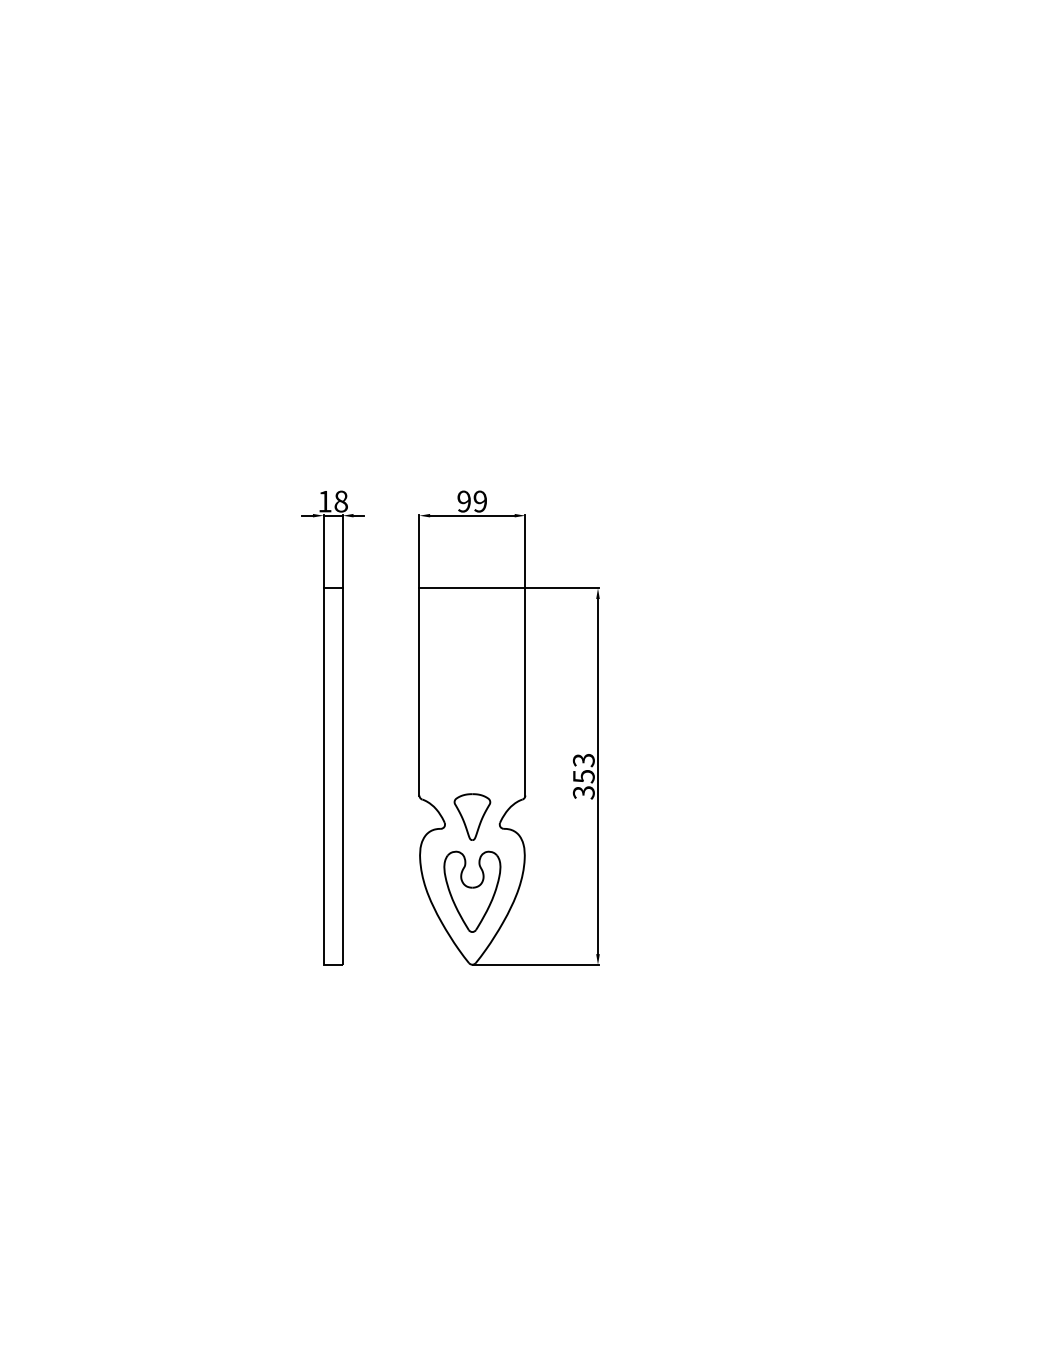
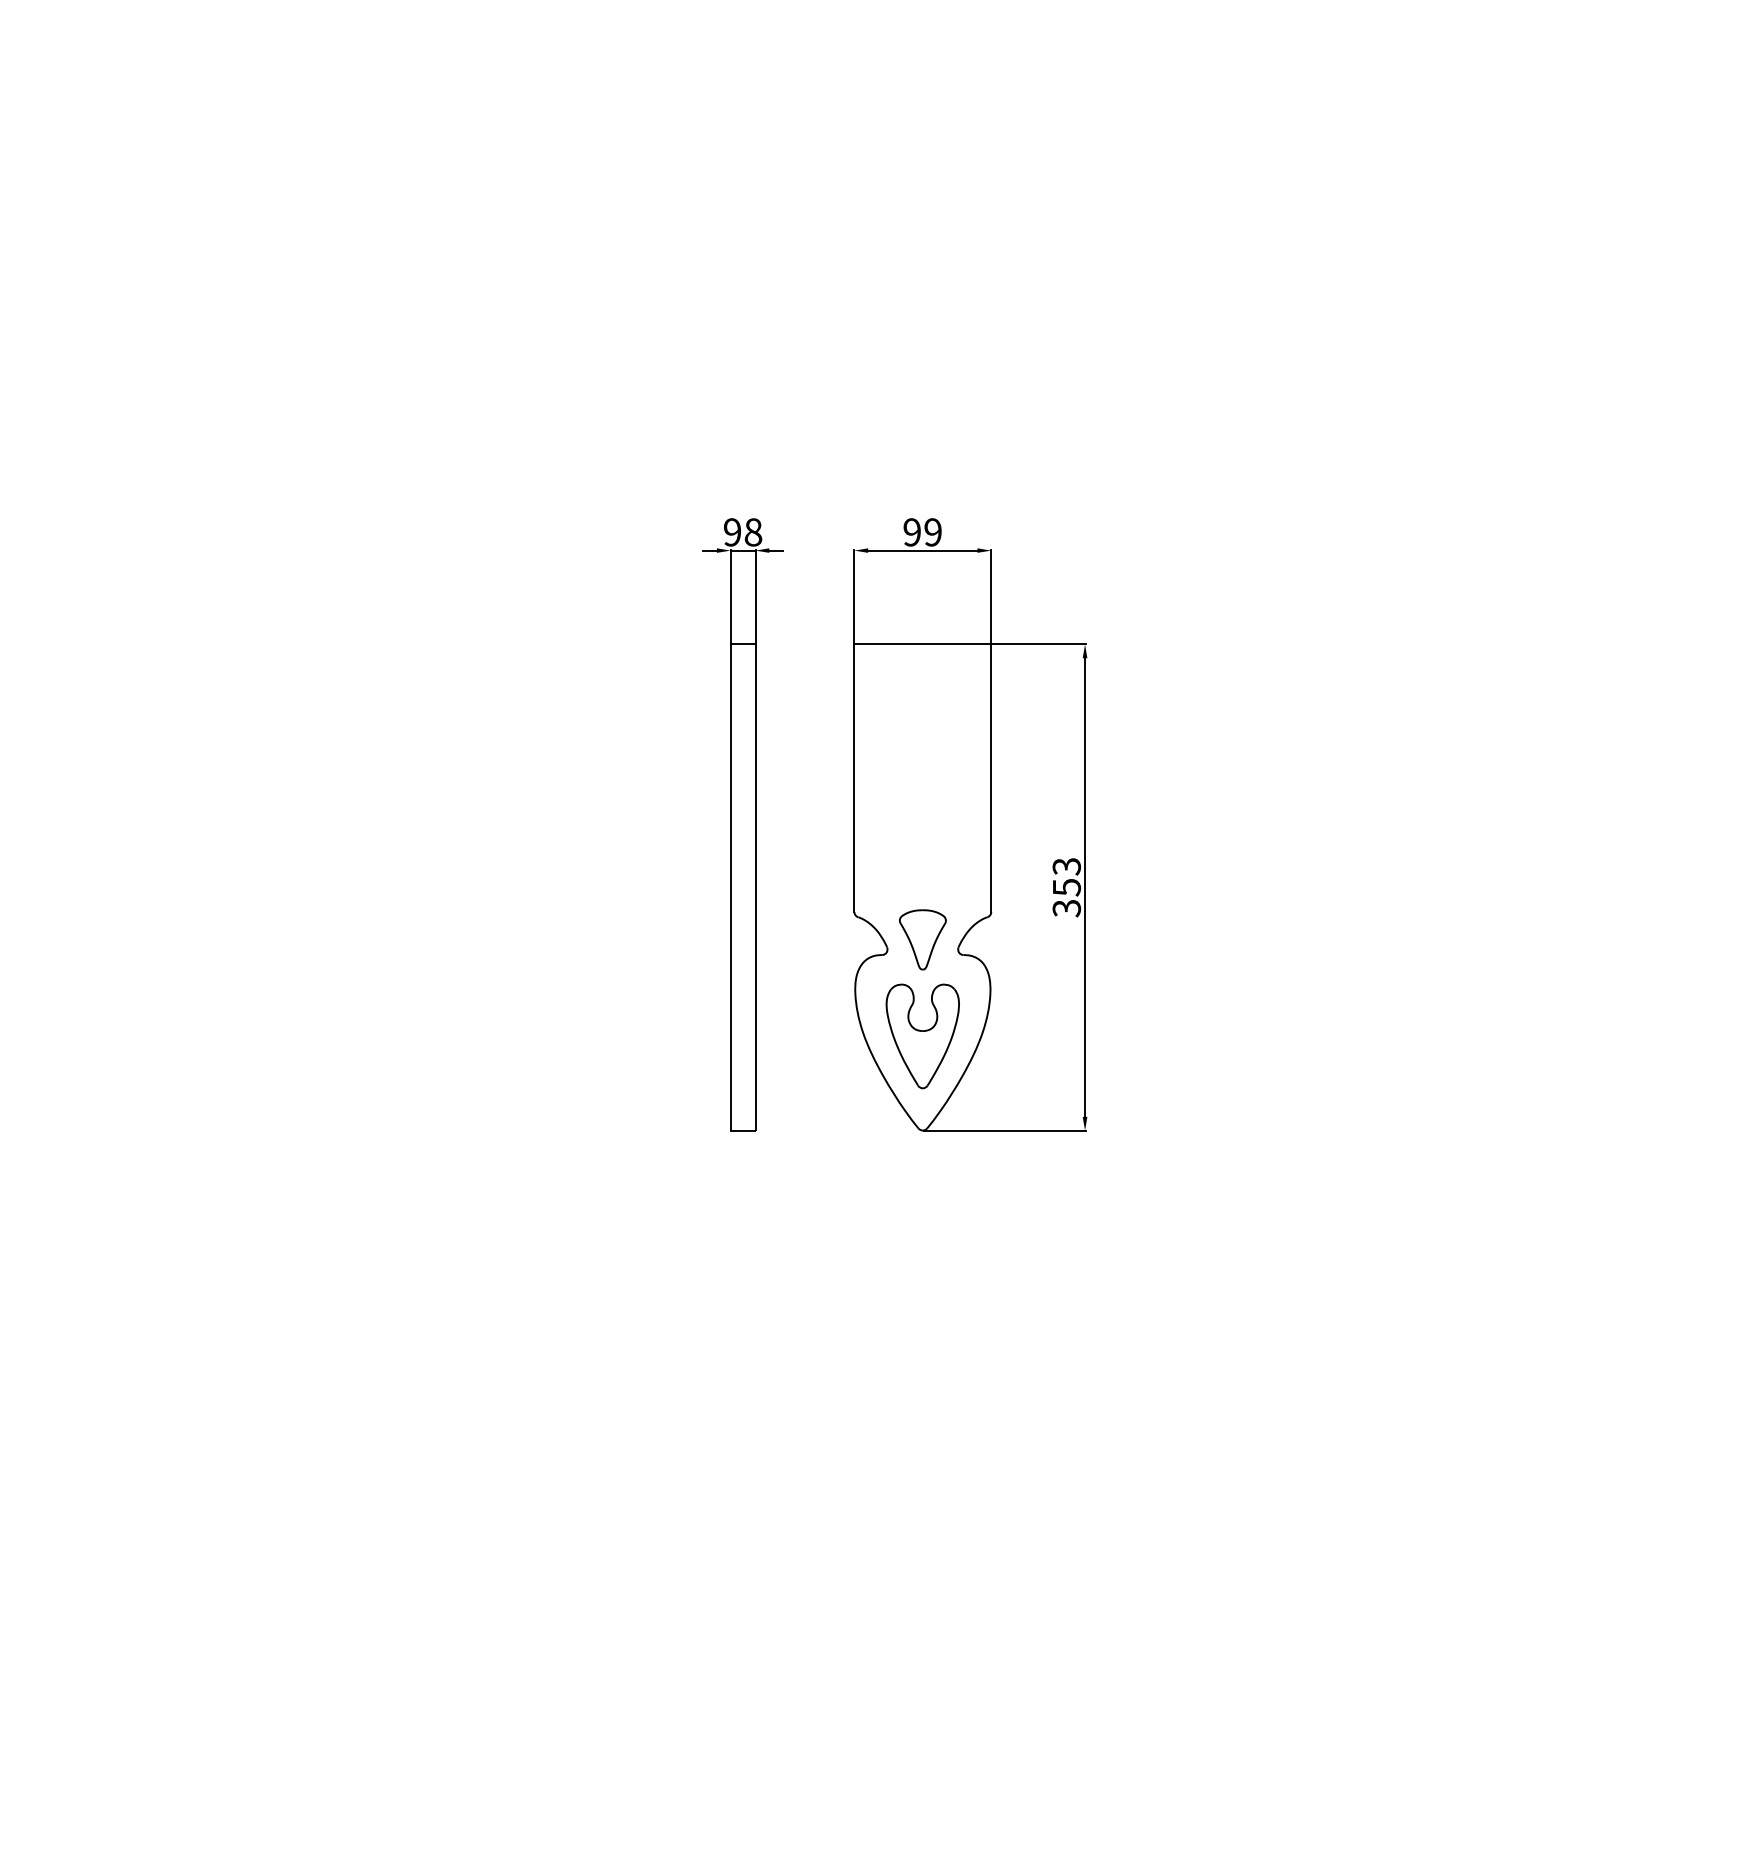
text: (325, 501) -> (732, 532), 18 -> 98

